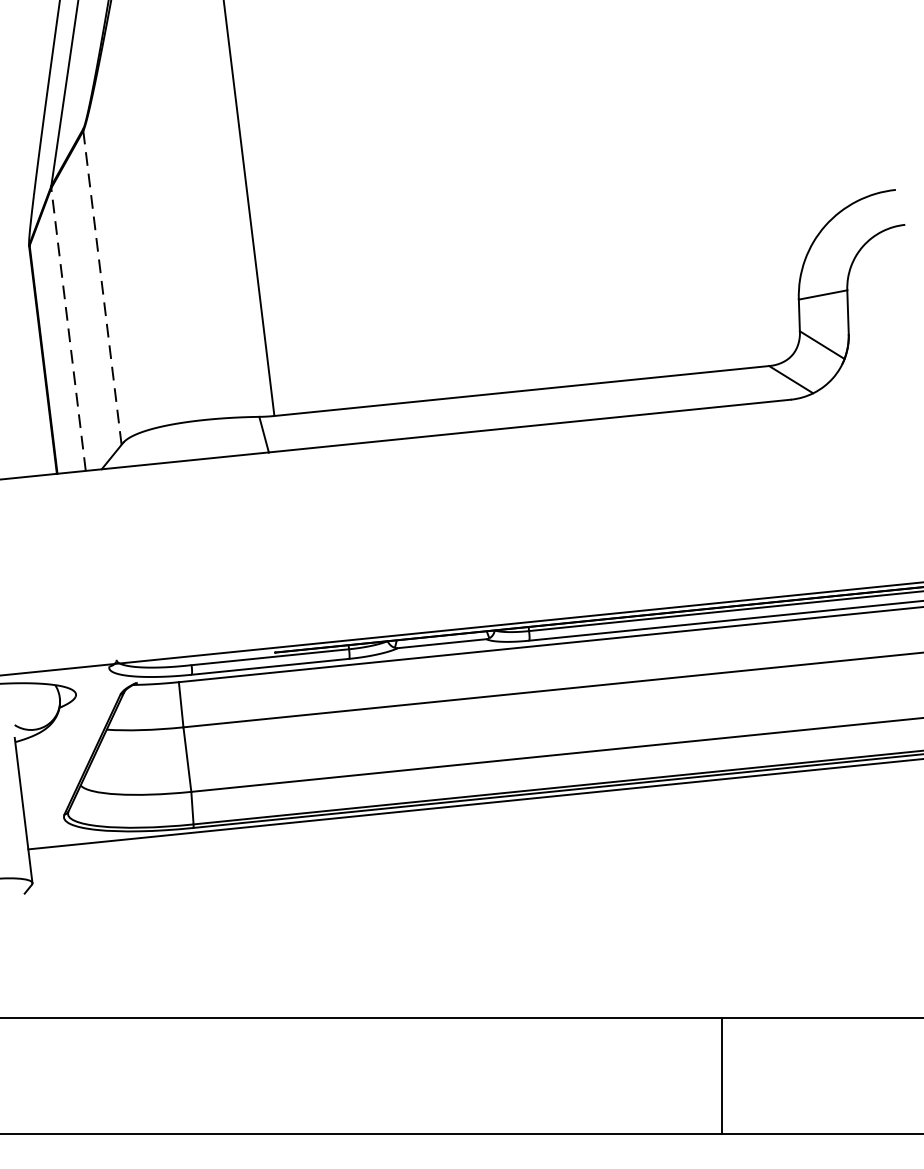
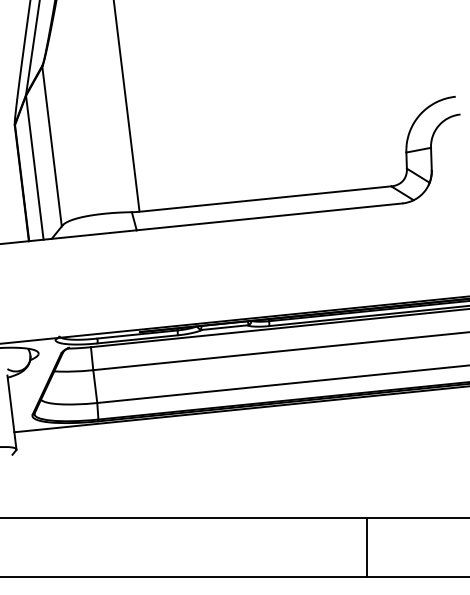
line: (103, 287) -> (52, 146), dashed -> solid
line: (67, 328) -> (34, 167), dashed -> solid

